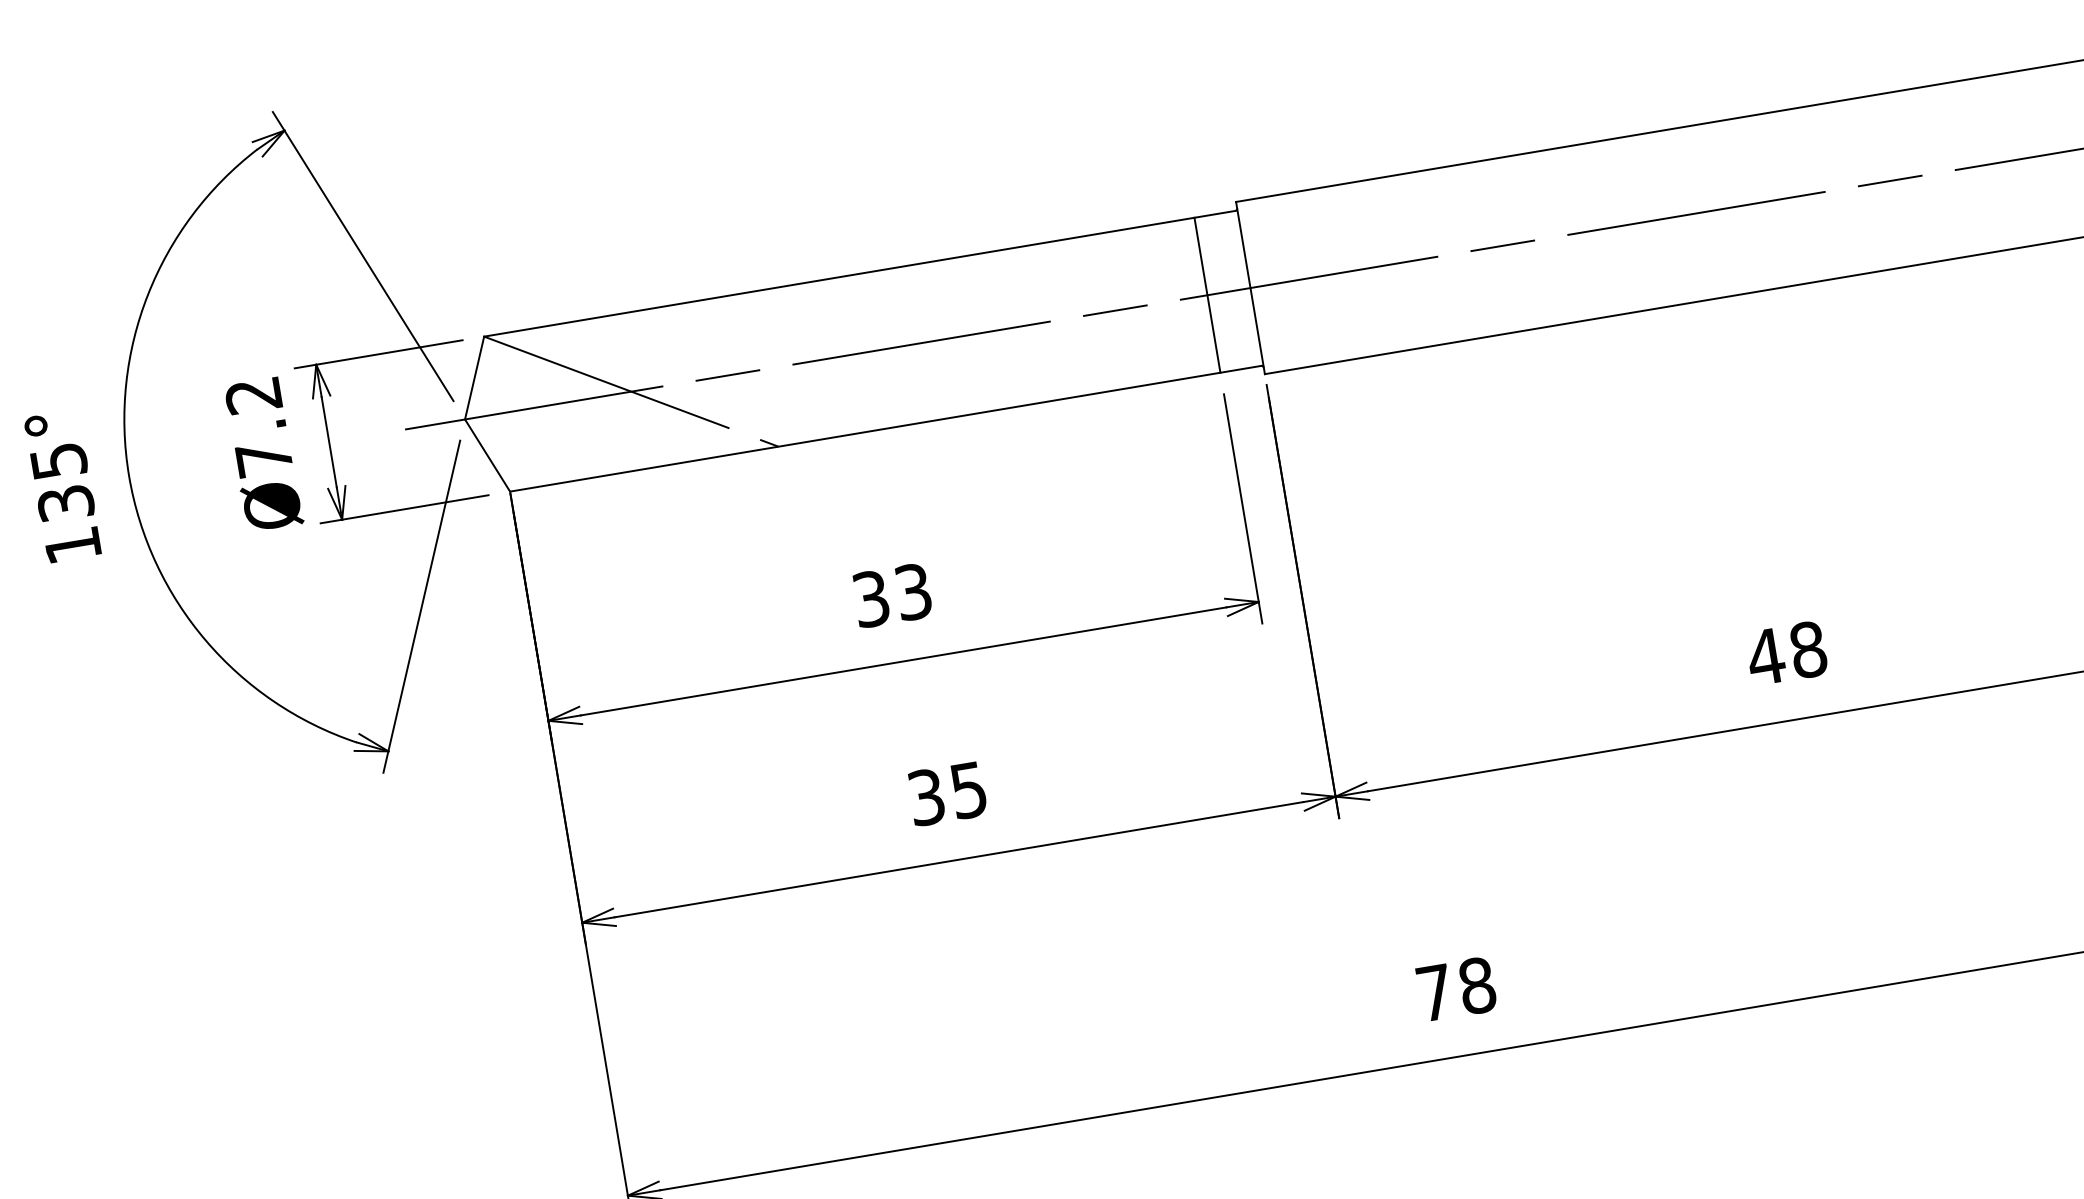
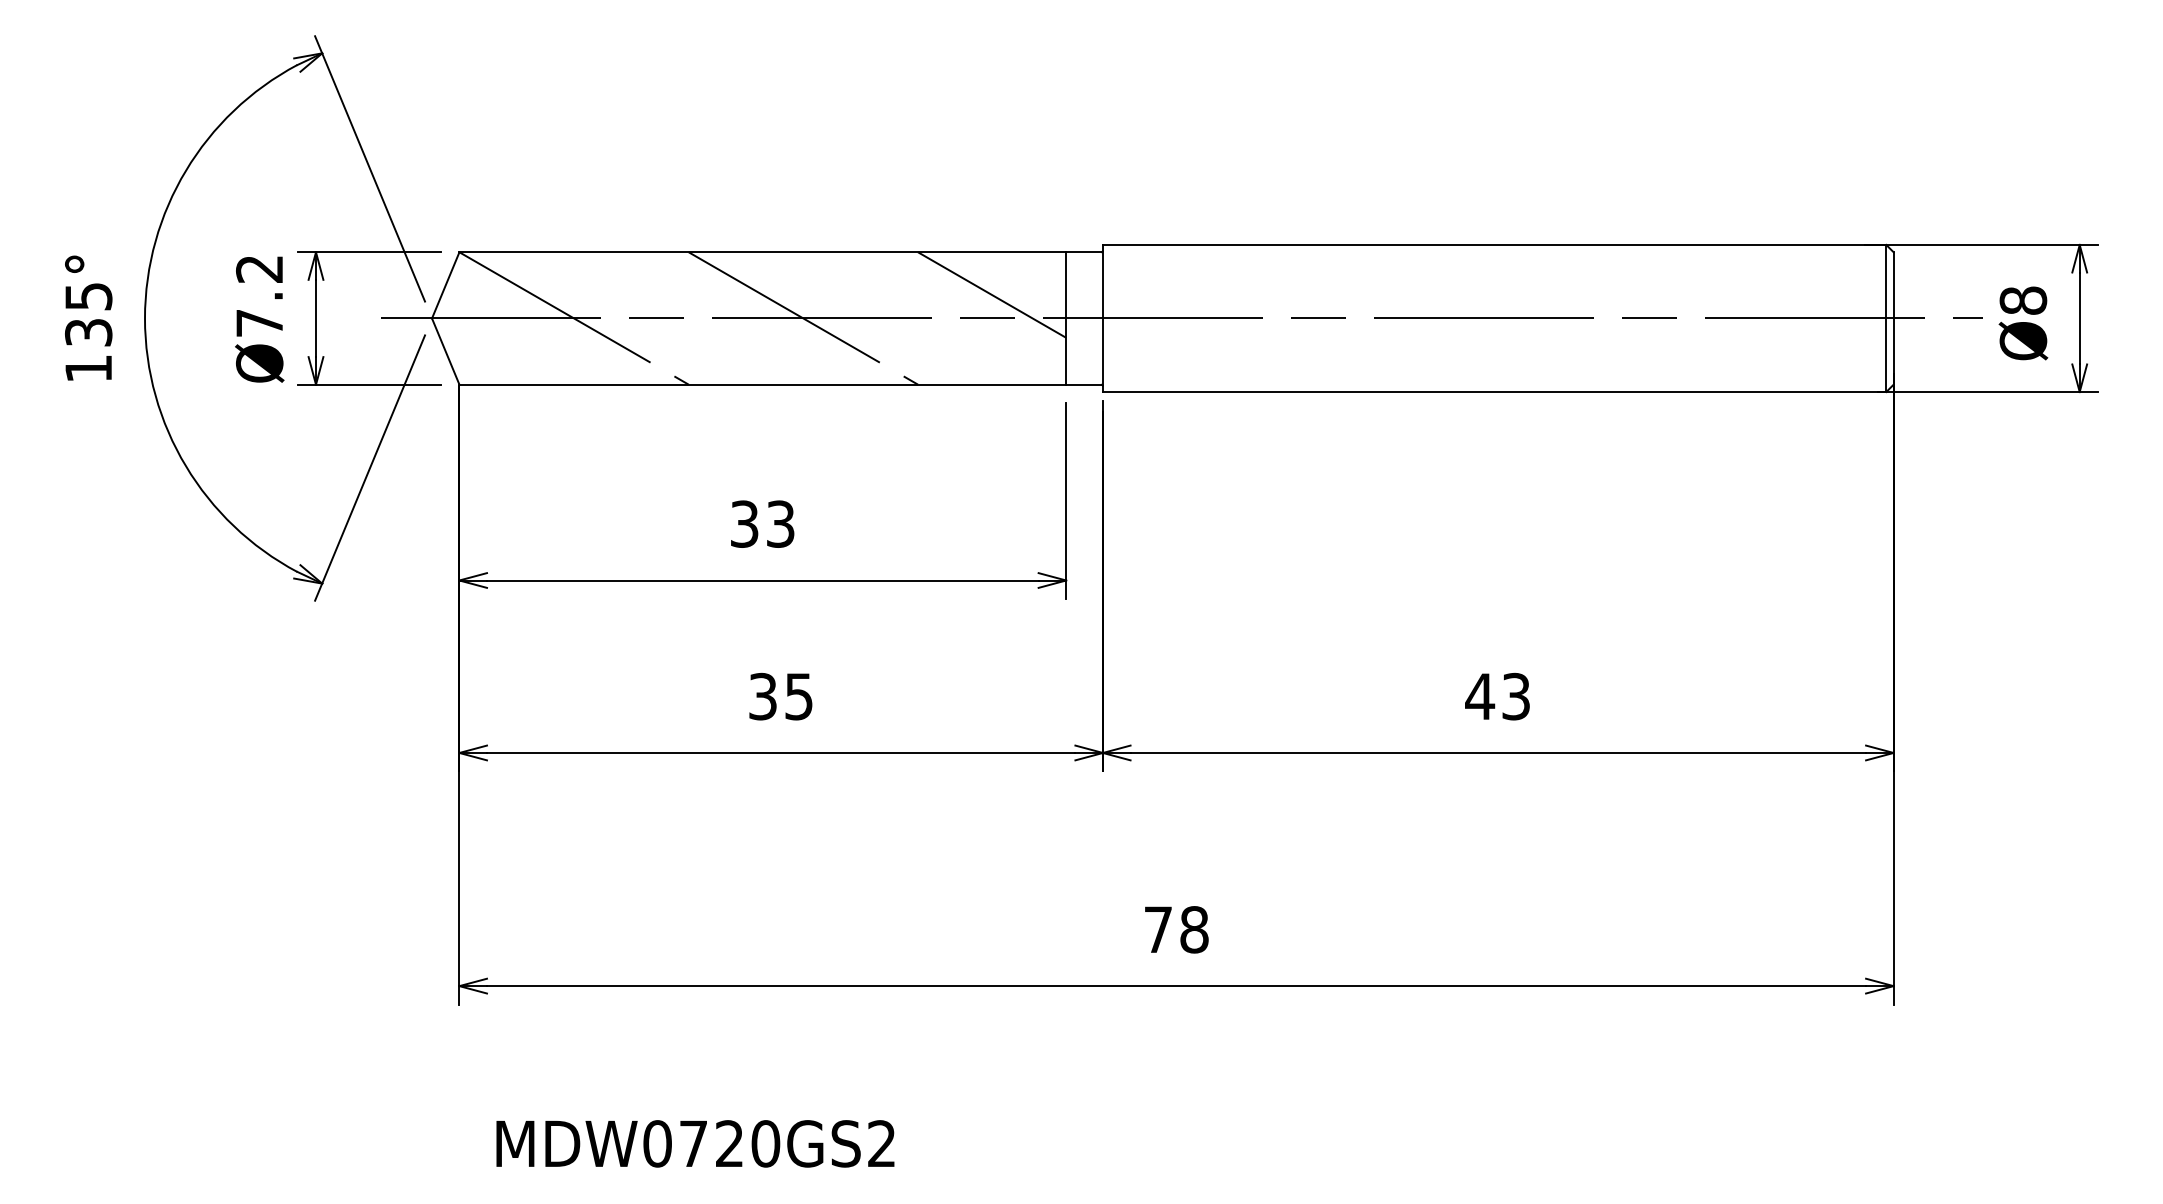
line: (1116, 281) -> (992, 294), added
line: (899, 346) -> (803, 318), added
text: (1808, 649) -> (1516, 696), 48 -> 43

